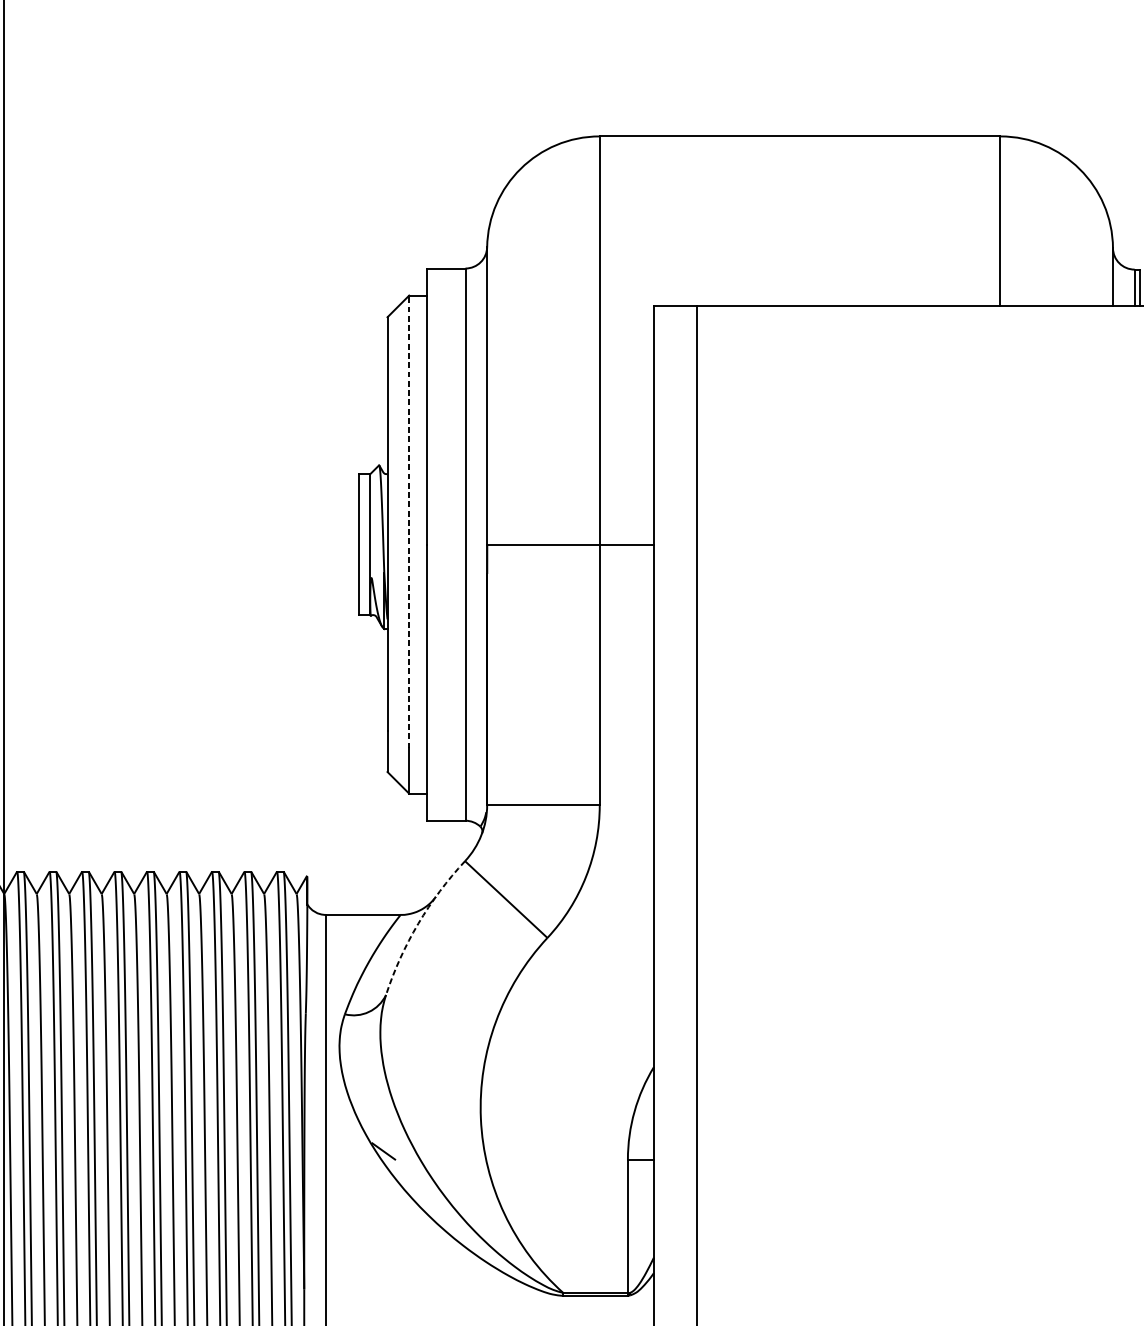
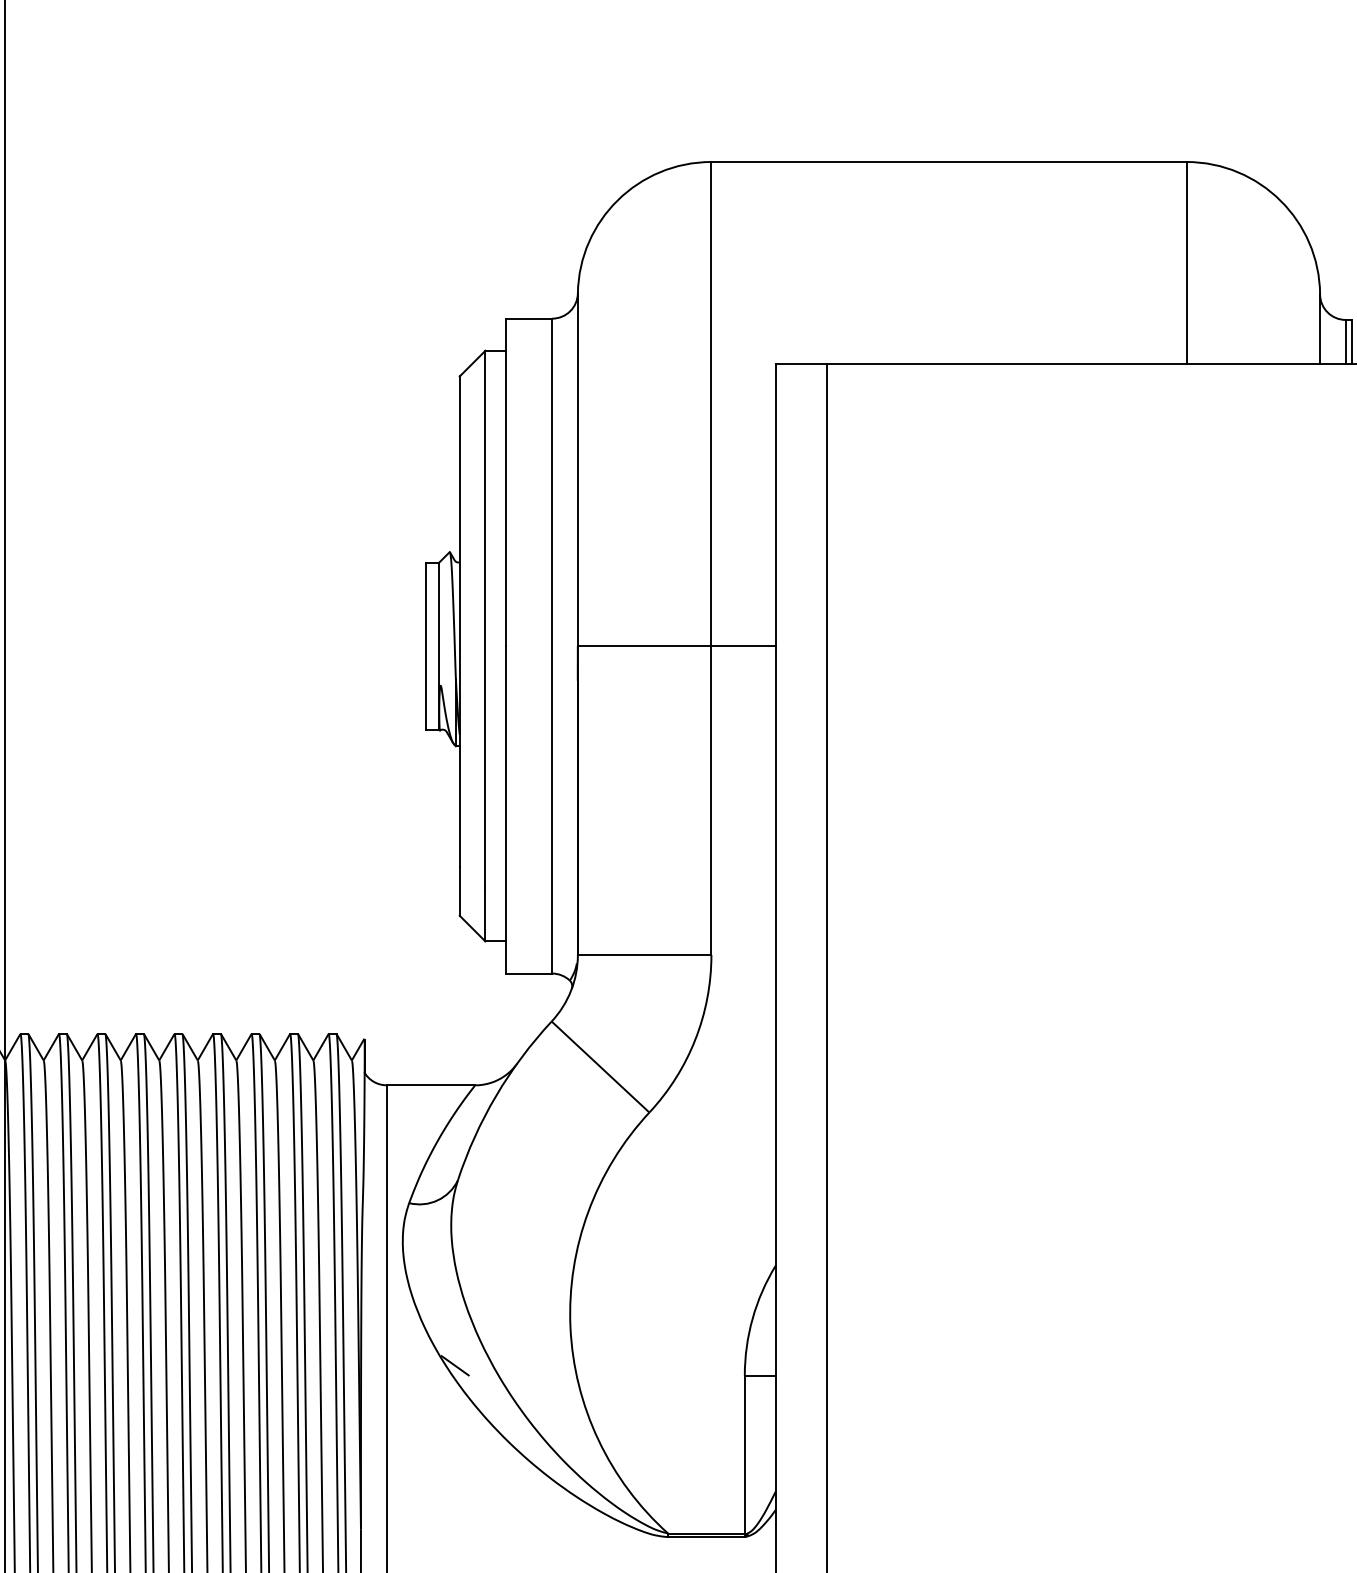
line: (409, 522) -> (485, 619), dashed -> solid
arc: (418, 923) -> (496, 1095), dashed -> solid

